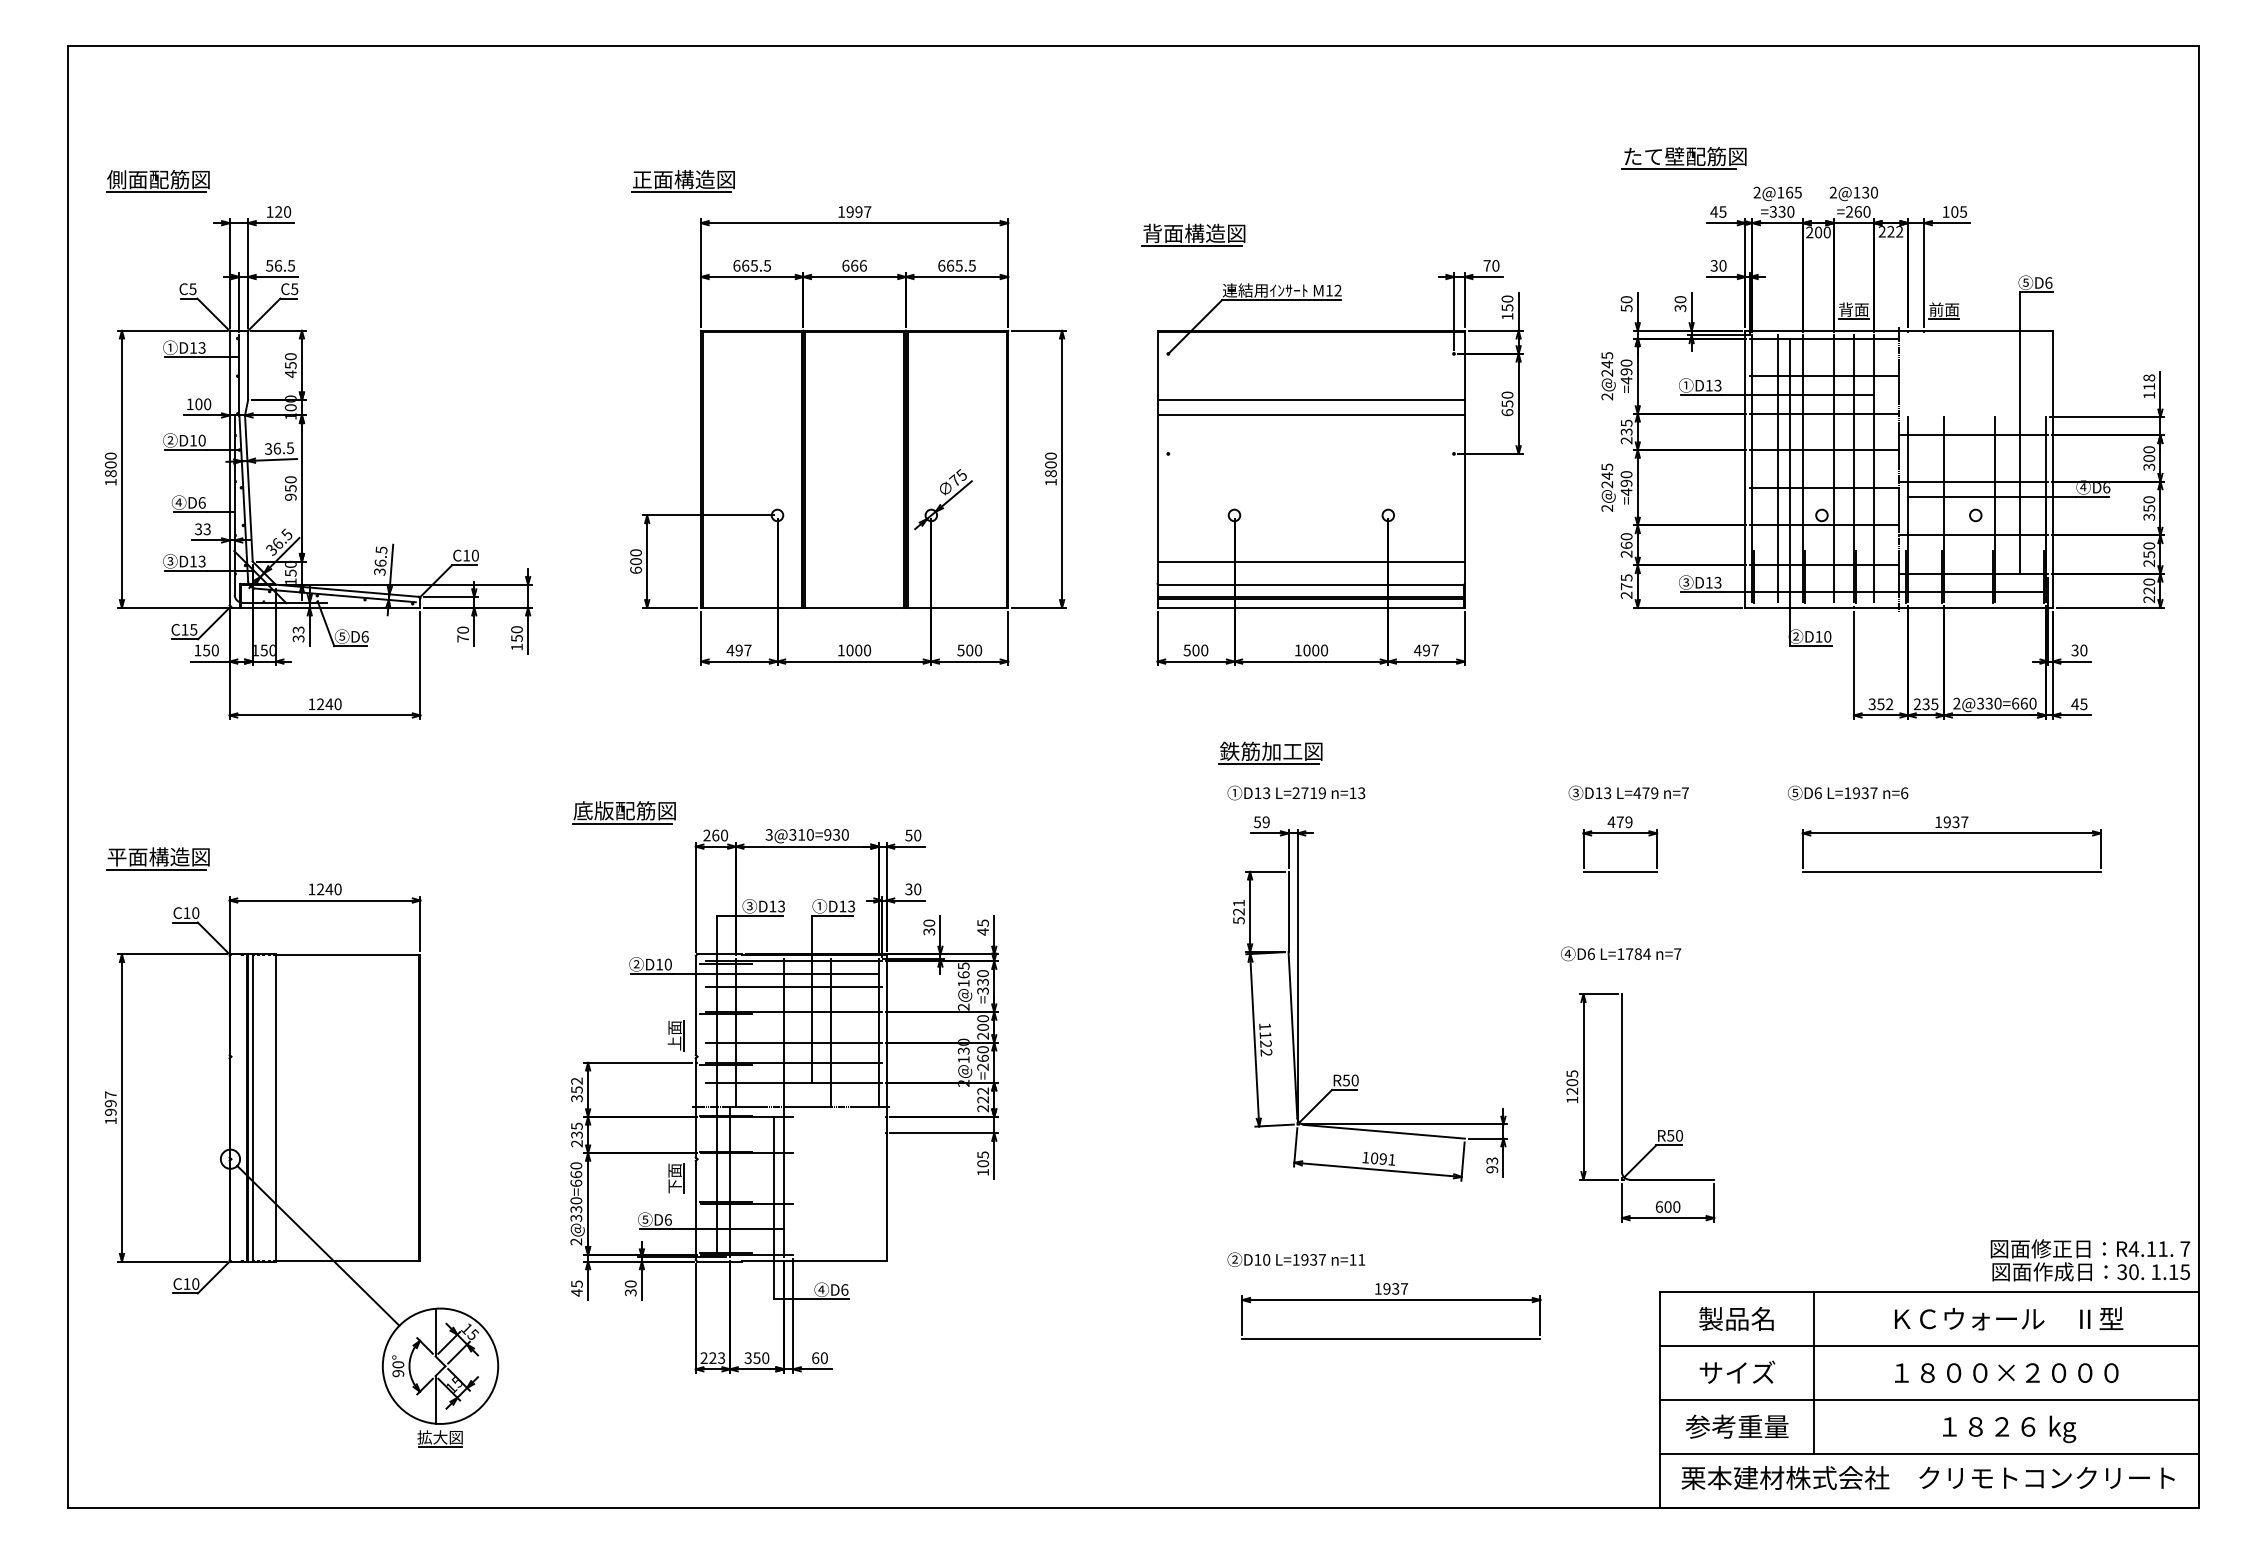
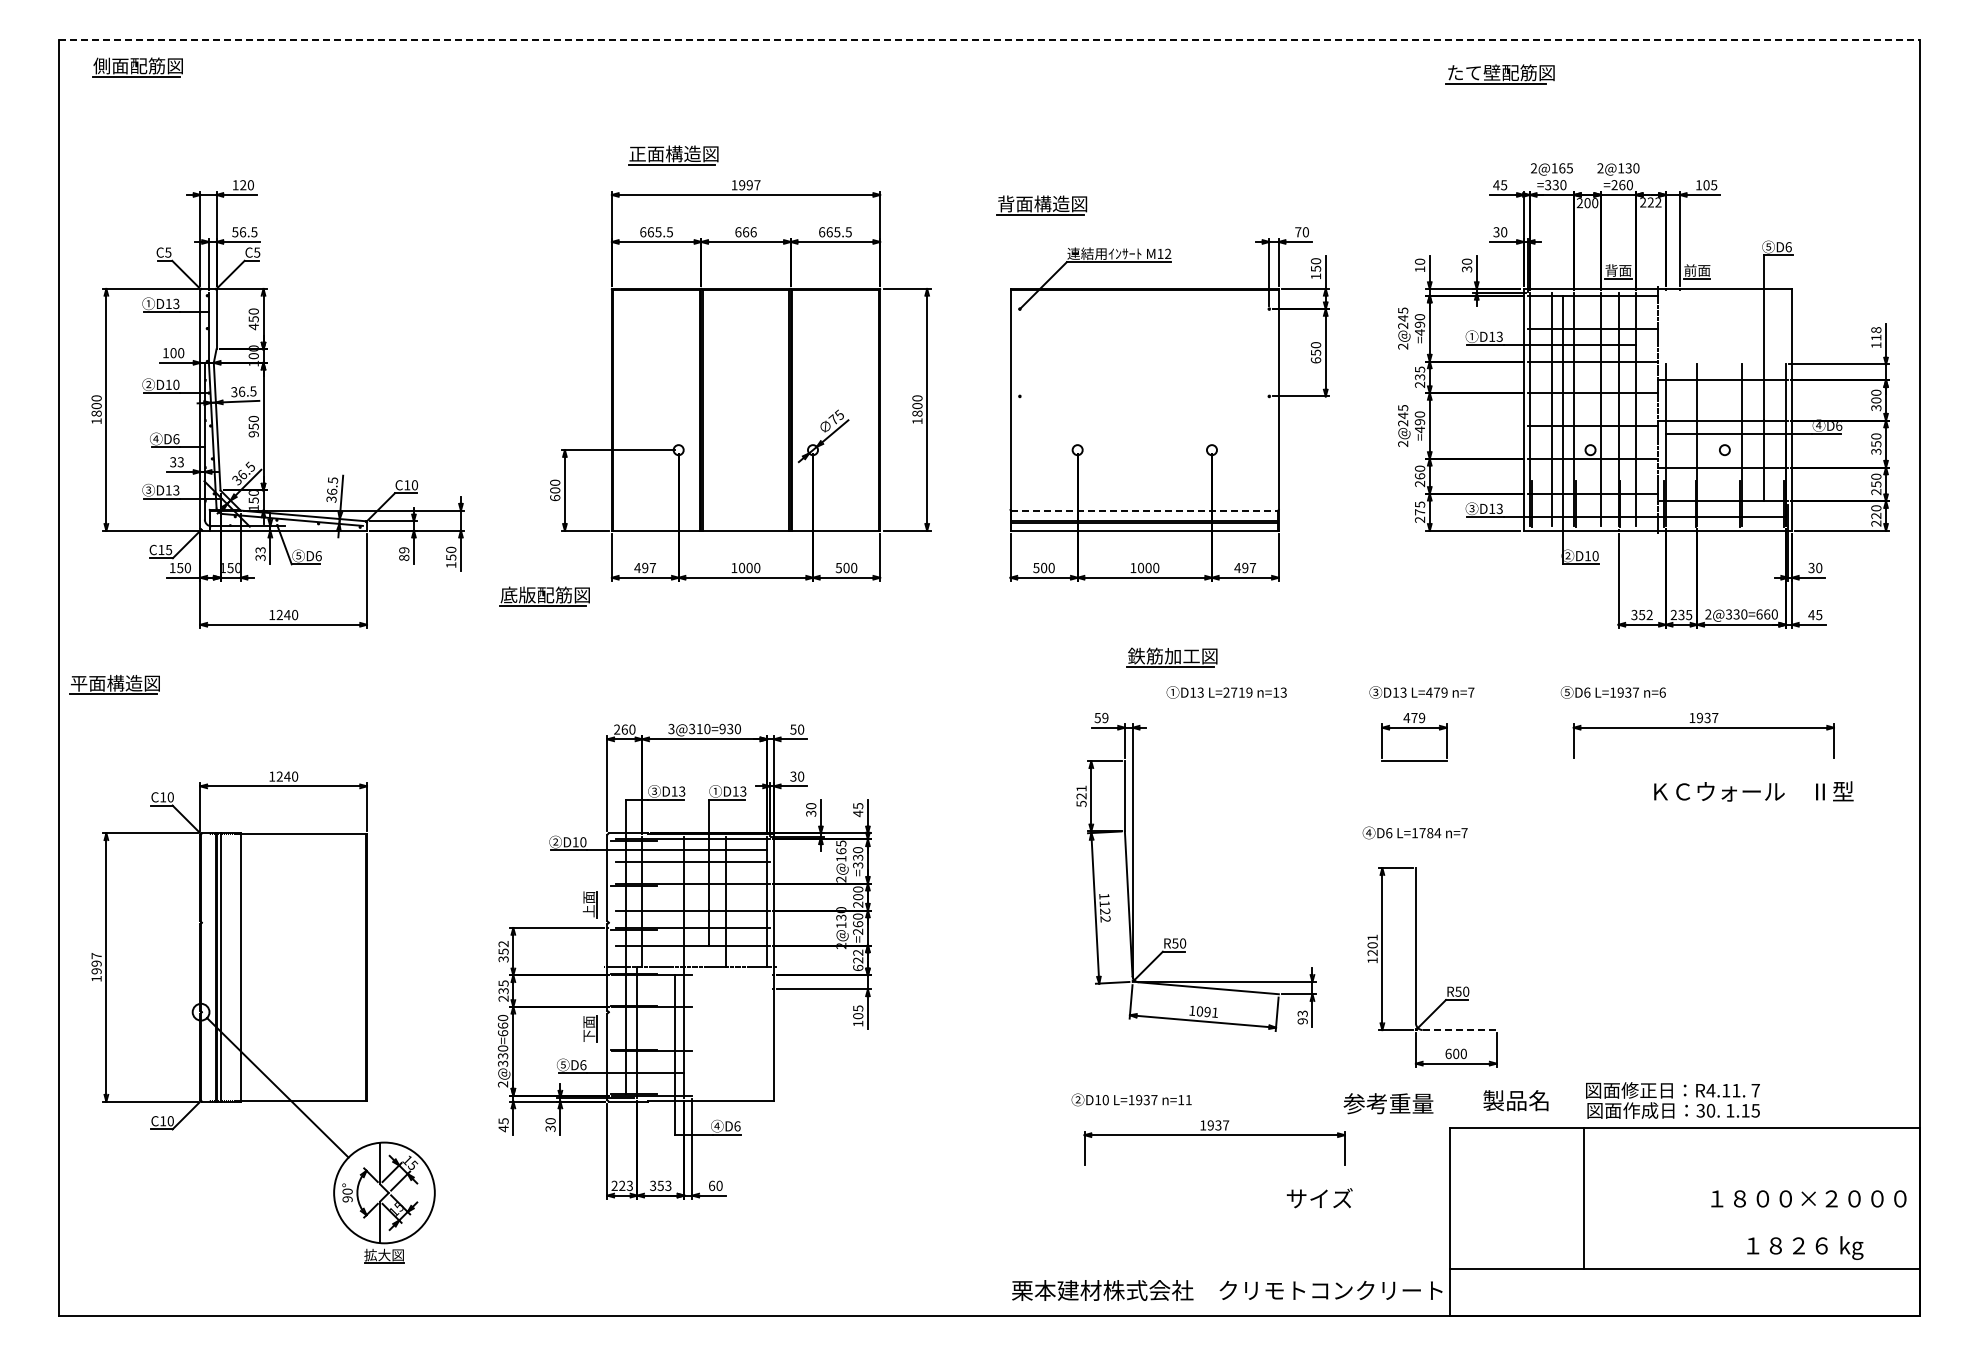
line: (1133, 46) -> (989, 40), solid -> dashed
part: (1683, 158) -> (1499, 74), moved
part: (157, 181) -> (137, 67), moved
part: (683, 181) -> (673, 155), moved
text: (1627, 308) -> (1420, 269), 50 -> 10
line: (1311, 400) -> (1144, 349), removed
line: (1311, 415) -> (1144, 362), removed
line: (1311, 561) -> (1144, 490), removed
line: (1311, 584) -> (1144, 510), solid -> dashed
text: (463, 633) -> (404, 553), 70 -> 89
part: (1269, 752) -> (1171, 657), moved
text: (1296, 793) -> (1226, 692), moved
part: (623, 812) -> (544, 596), moved
part: (157, 858) -> (114, 684), moved
line: (1951, 872) -> (1703, 761), removed
text: (1572, 1073) -> (1372, 937), 1205 -> 1201
text: (983, 1108) -> (858, 967), 222 -> 622
line: (1671, 1180) -> (1459, 1030), solid -> dashed
text: (2089, 1260) -> (1672, 1100), moved
text: (1735, 1318) -> (1515, 1100), moved
text: (2008, 1318) -> (1753, 791), moved
line: (1391, 1338) -> (1214, 1168), removed
line: (1929, 1346) -> (1684, 1175), removed
text: (765, 1357) -> (668, 1185), 350 -> 353
text: (1737, 1372) -> (1319, 1198), moved
text: (2006, 1372) -> (1808, 1198), moved
line: (1929, 1400) -> (1684, 1222), removed
text: (1737, 1426) -> (1388, 1103), moved
text: (2009, 1428) -> (1805, 1247), moved
text: (1928, 1477) -> (1227, 1290), moved

